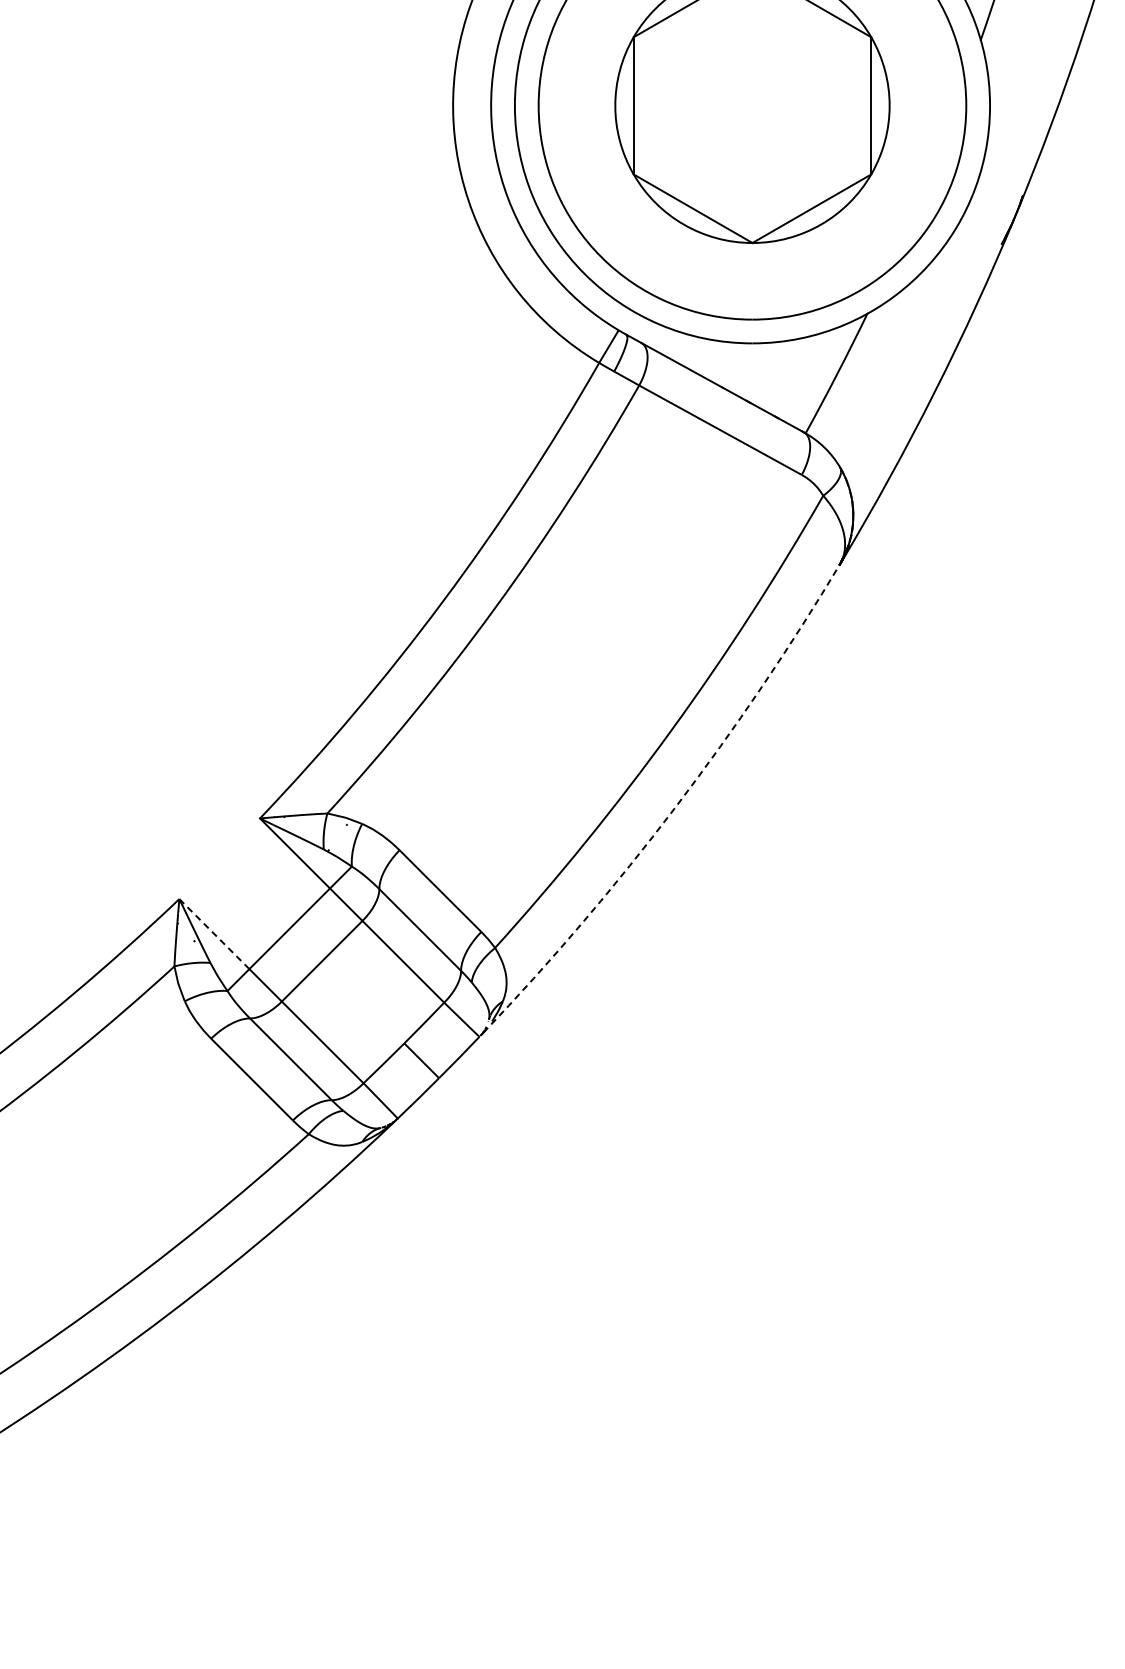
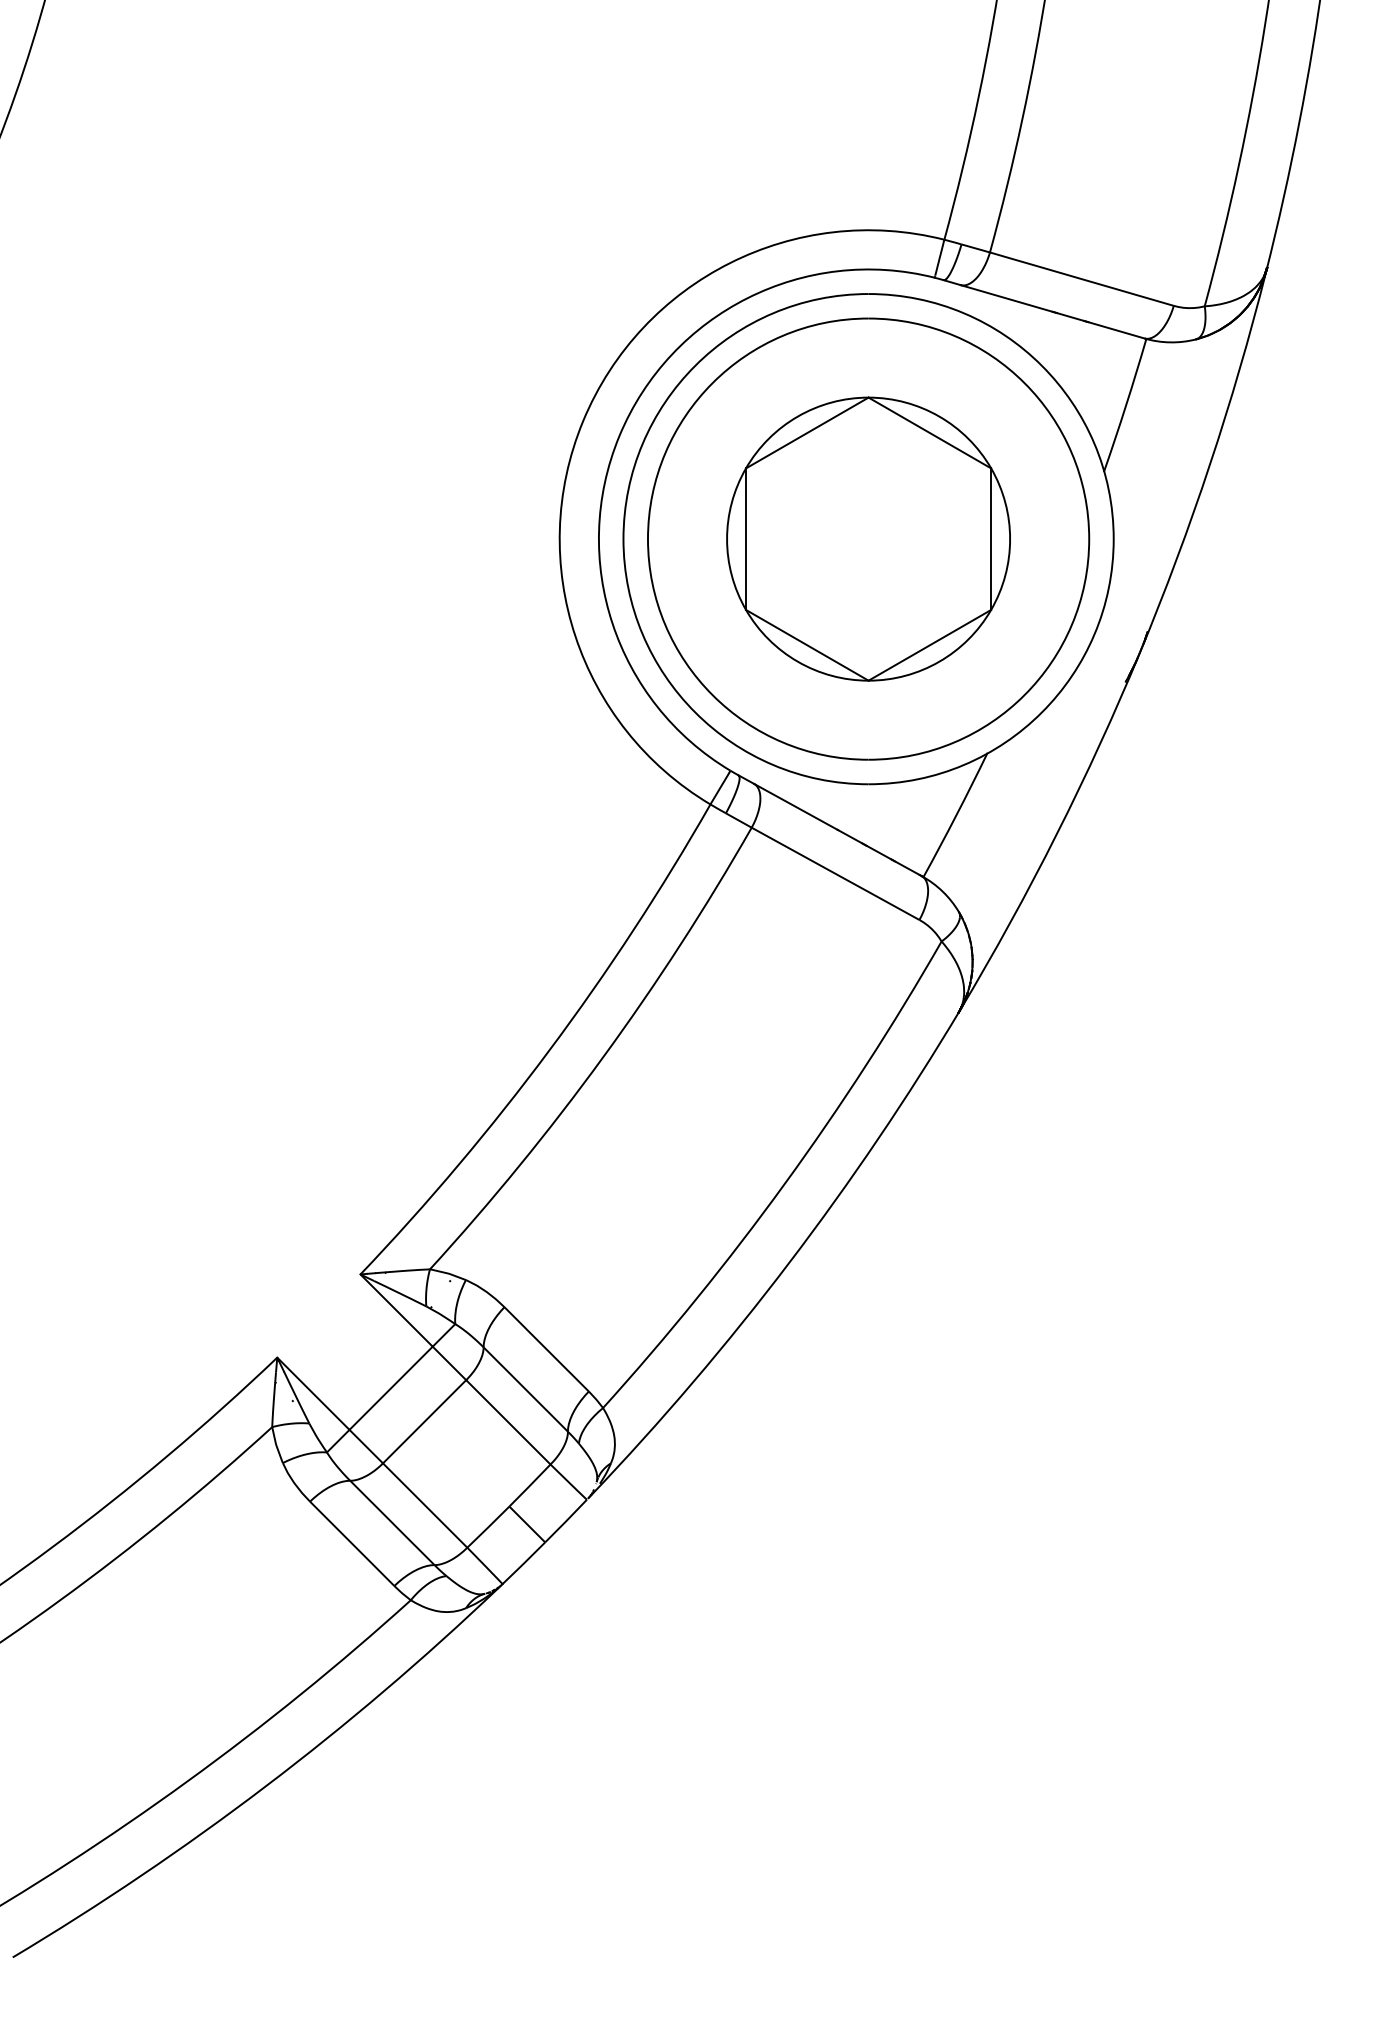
arc: (675, 807) -> (789, 1263), dashed -> solid
line: (214, 934) -> (313, 1394), dashed -> solid

